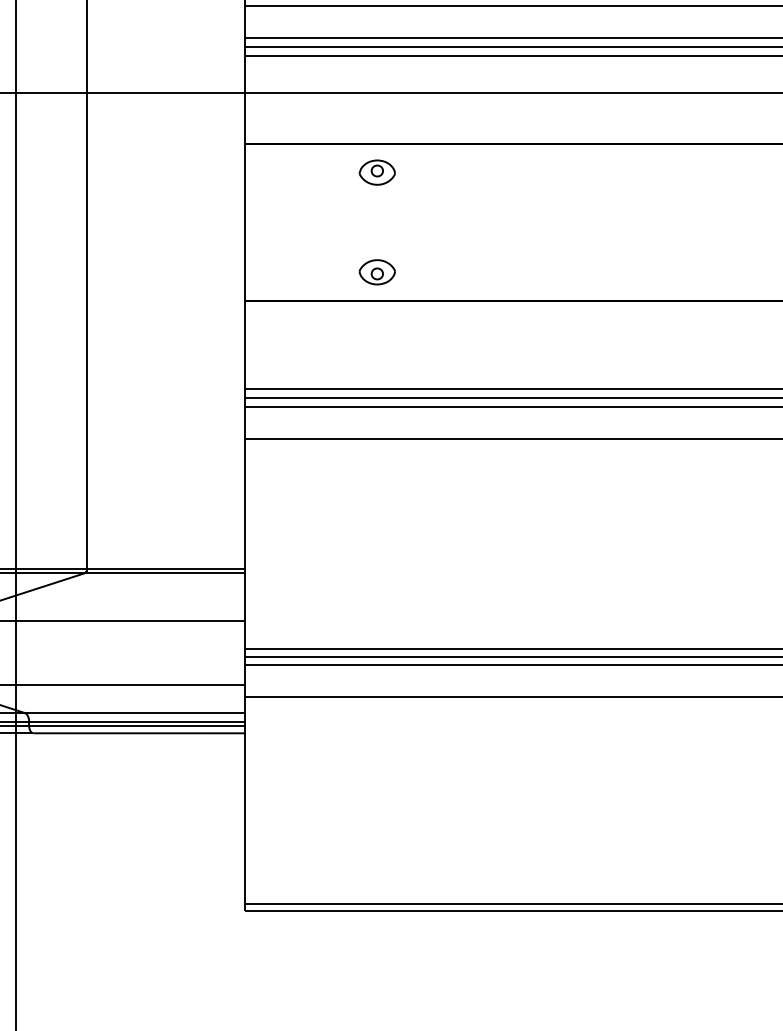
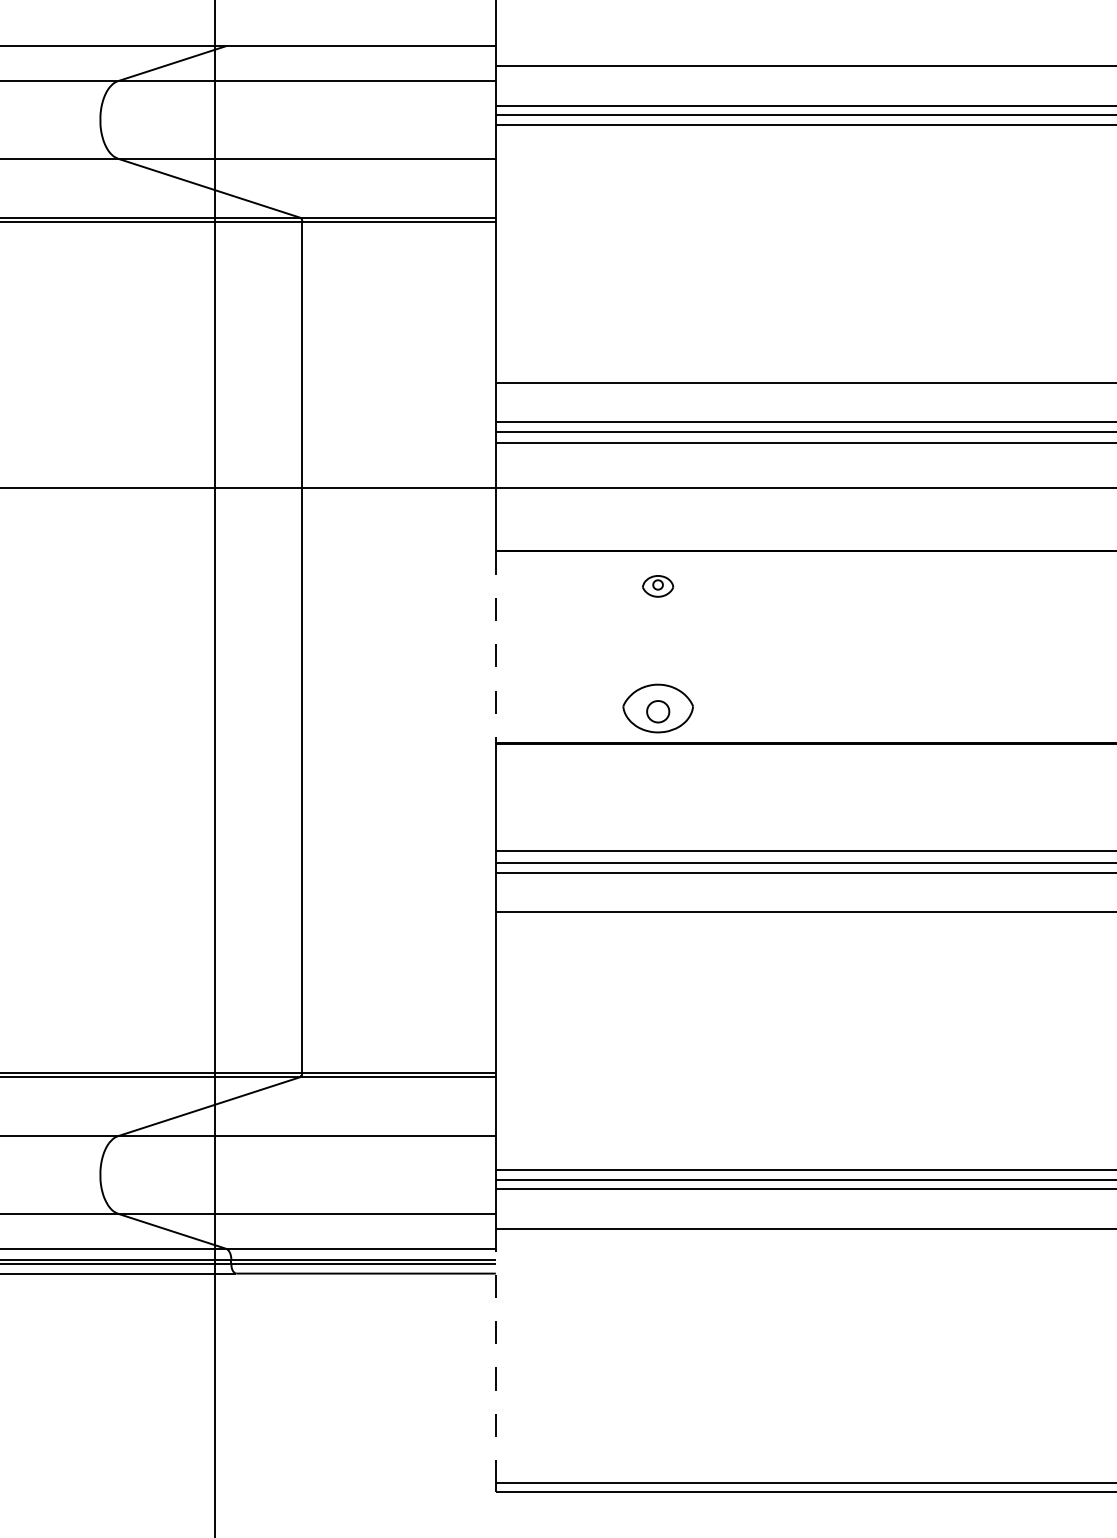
part: (376, 172) -> (657, 586), size x0.7
line: (244, 222) -> (495, 647), solid -> dashed
part: (376, 272) -> (657, 708), size x1.6
line: (244, 800) -> (495, 1355), solid -> dashed

